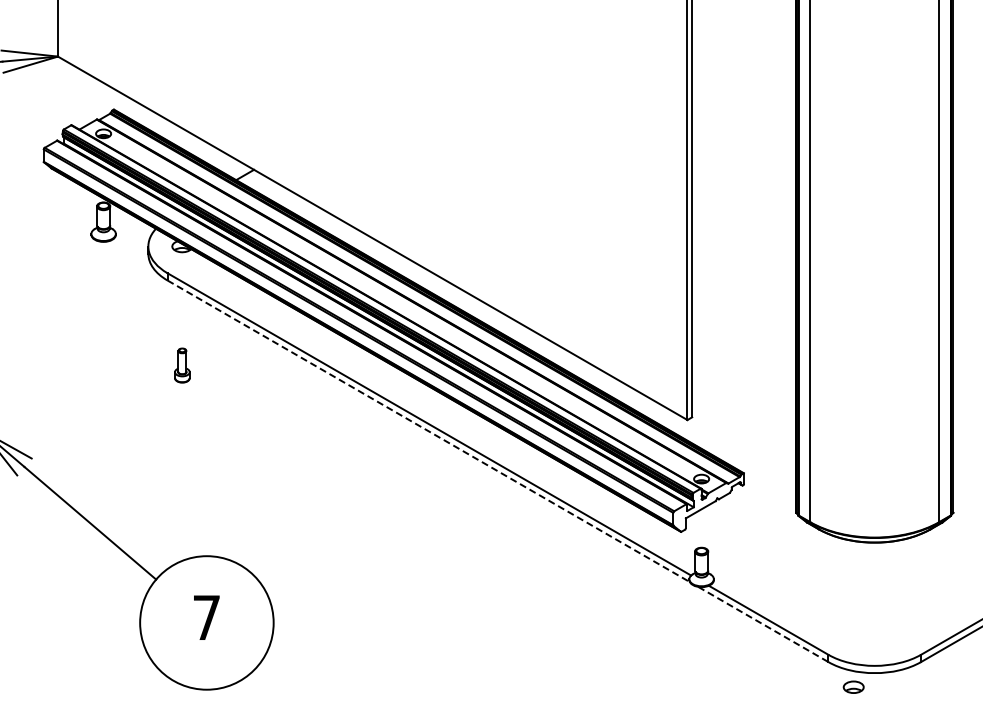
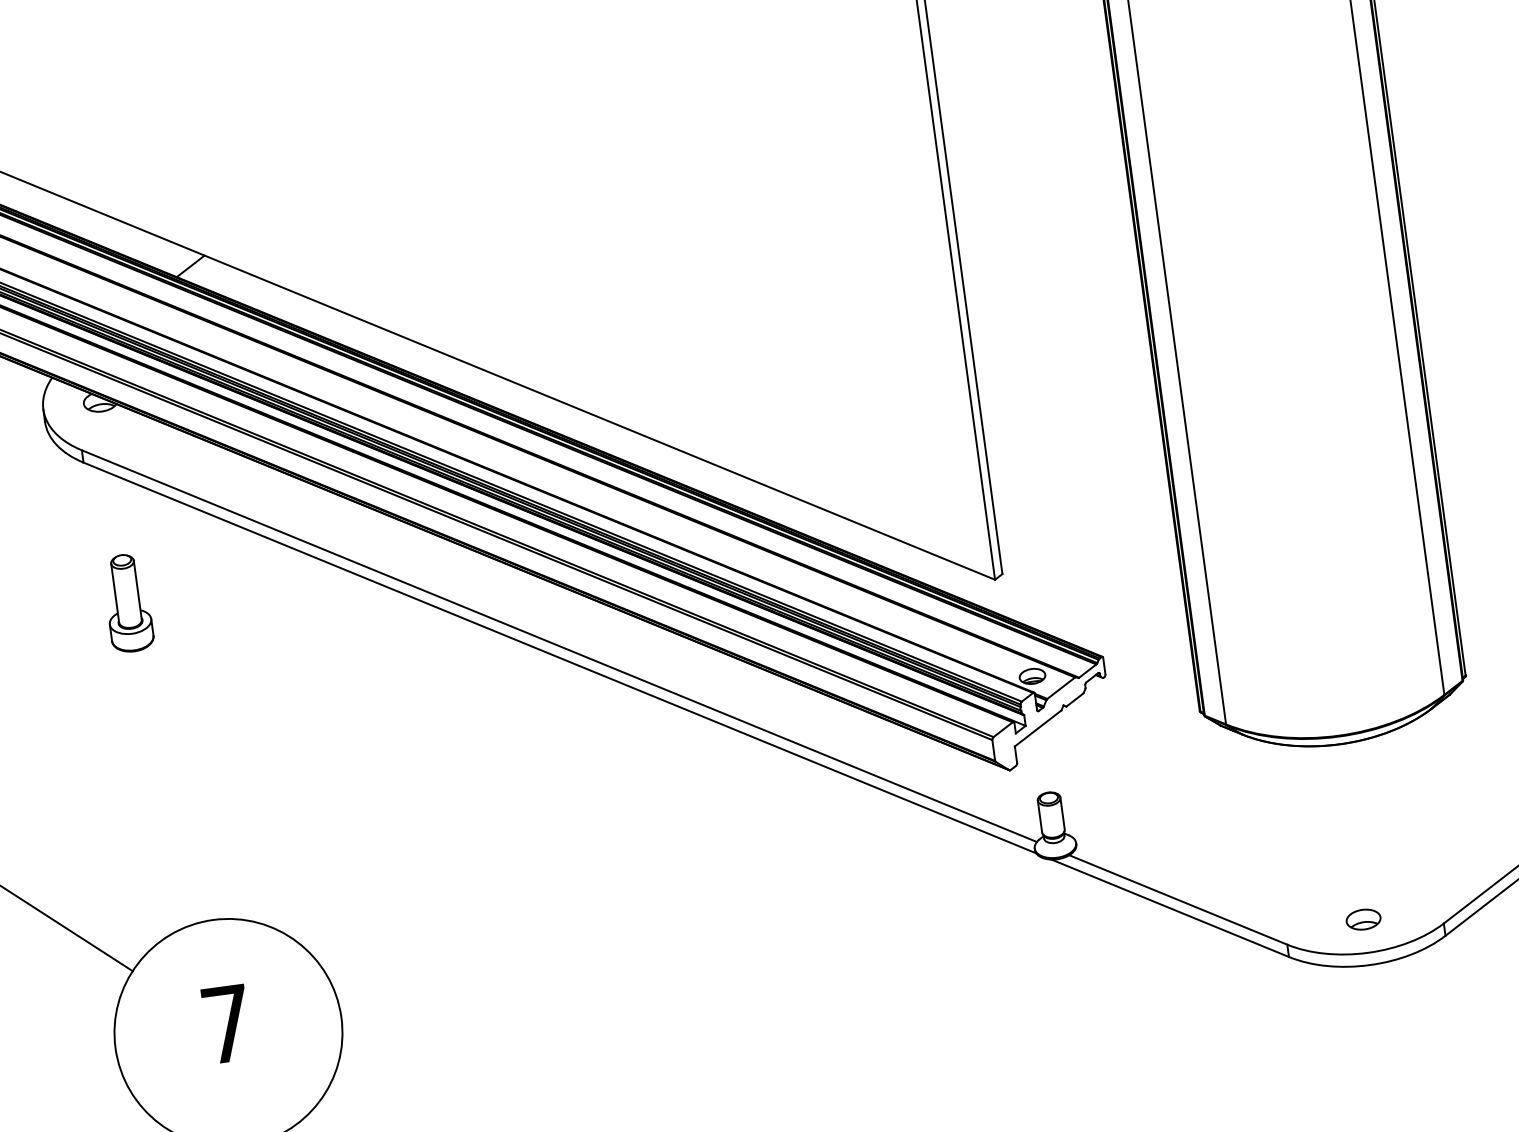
part: (182, 365) -> (128, 602), size x1.67
line: (428, 431) -> (559, 658), dashed -> solid
line: (763, 624) -> (1170, 908), dashed -> solid
part: (853, 686) -> (1363, 918), moved

